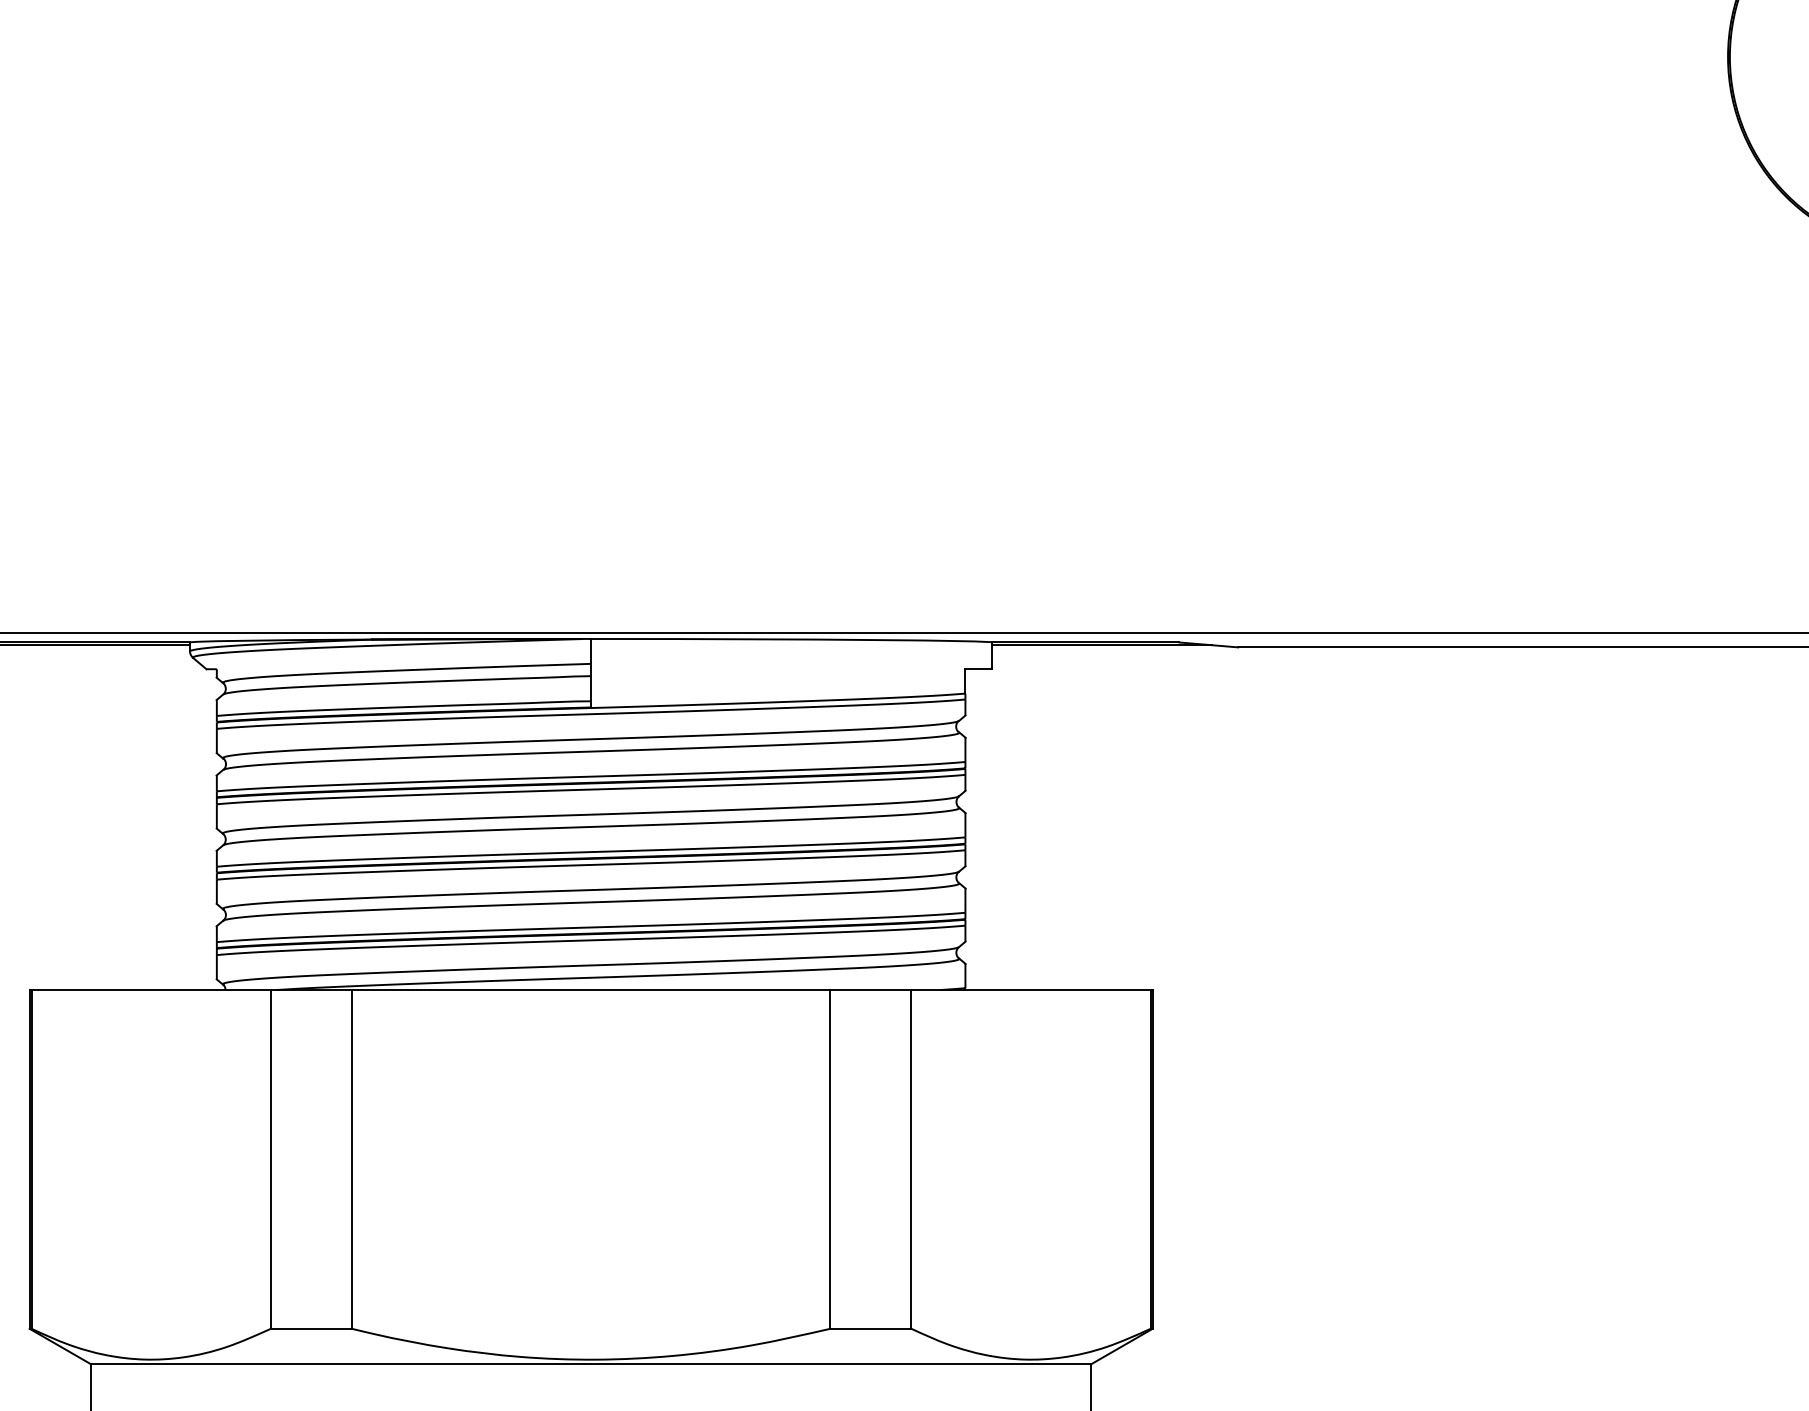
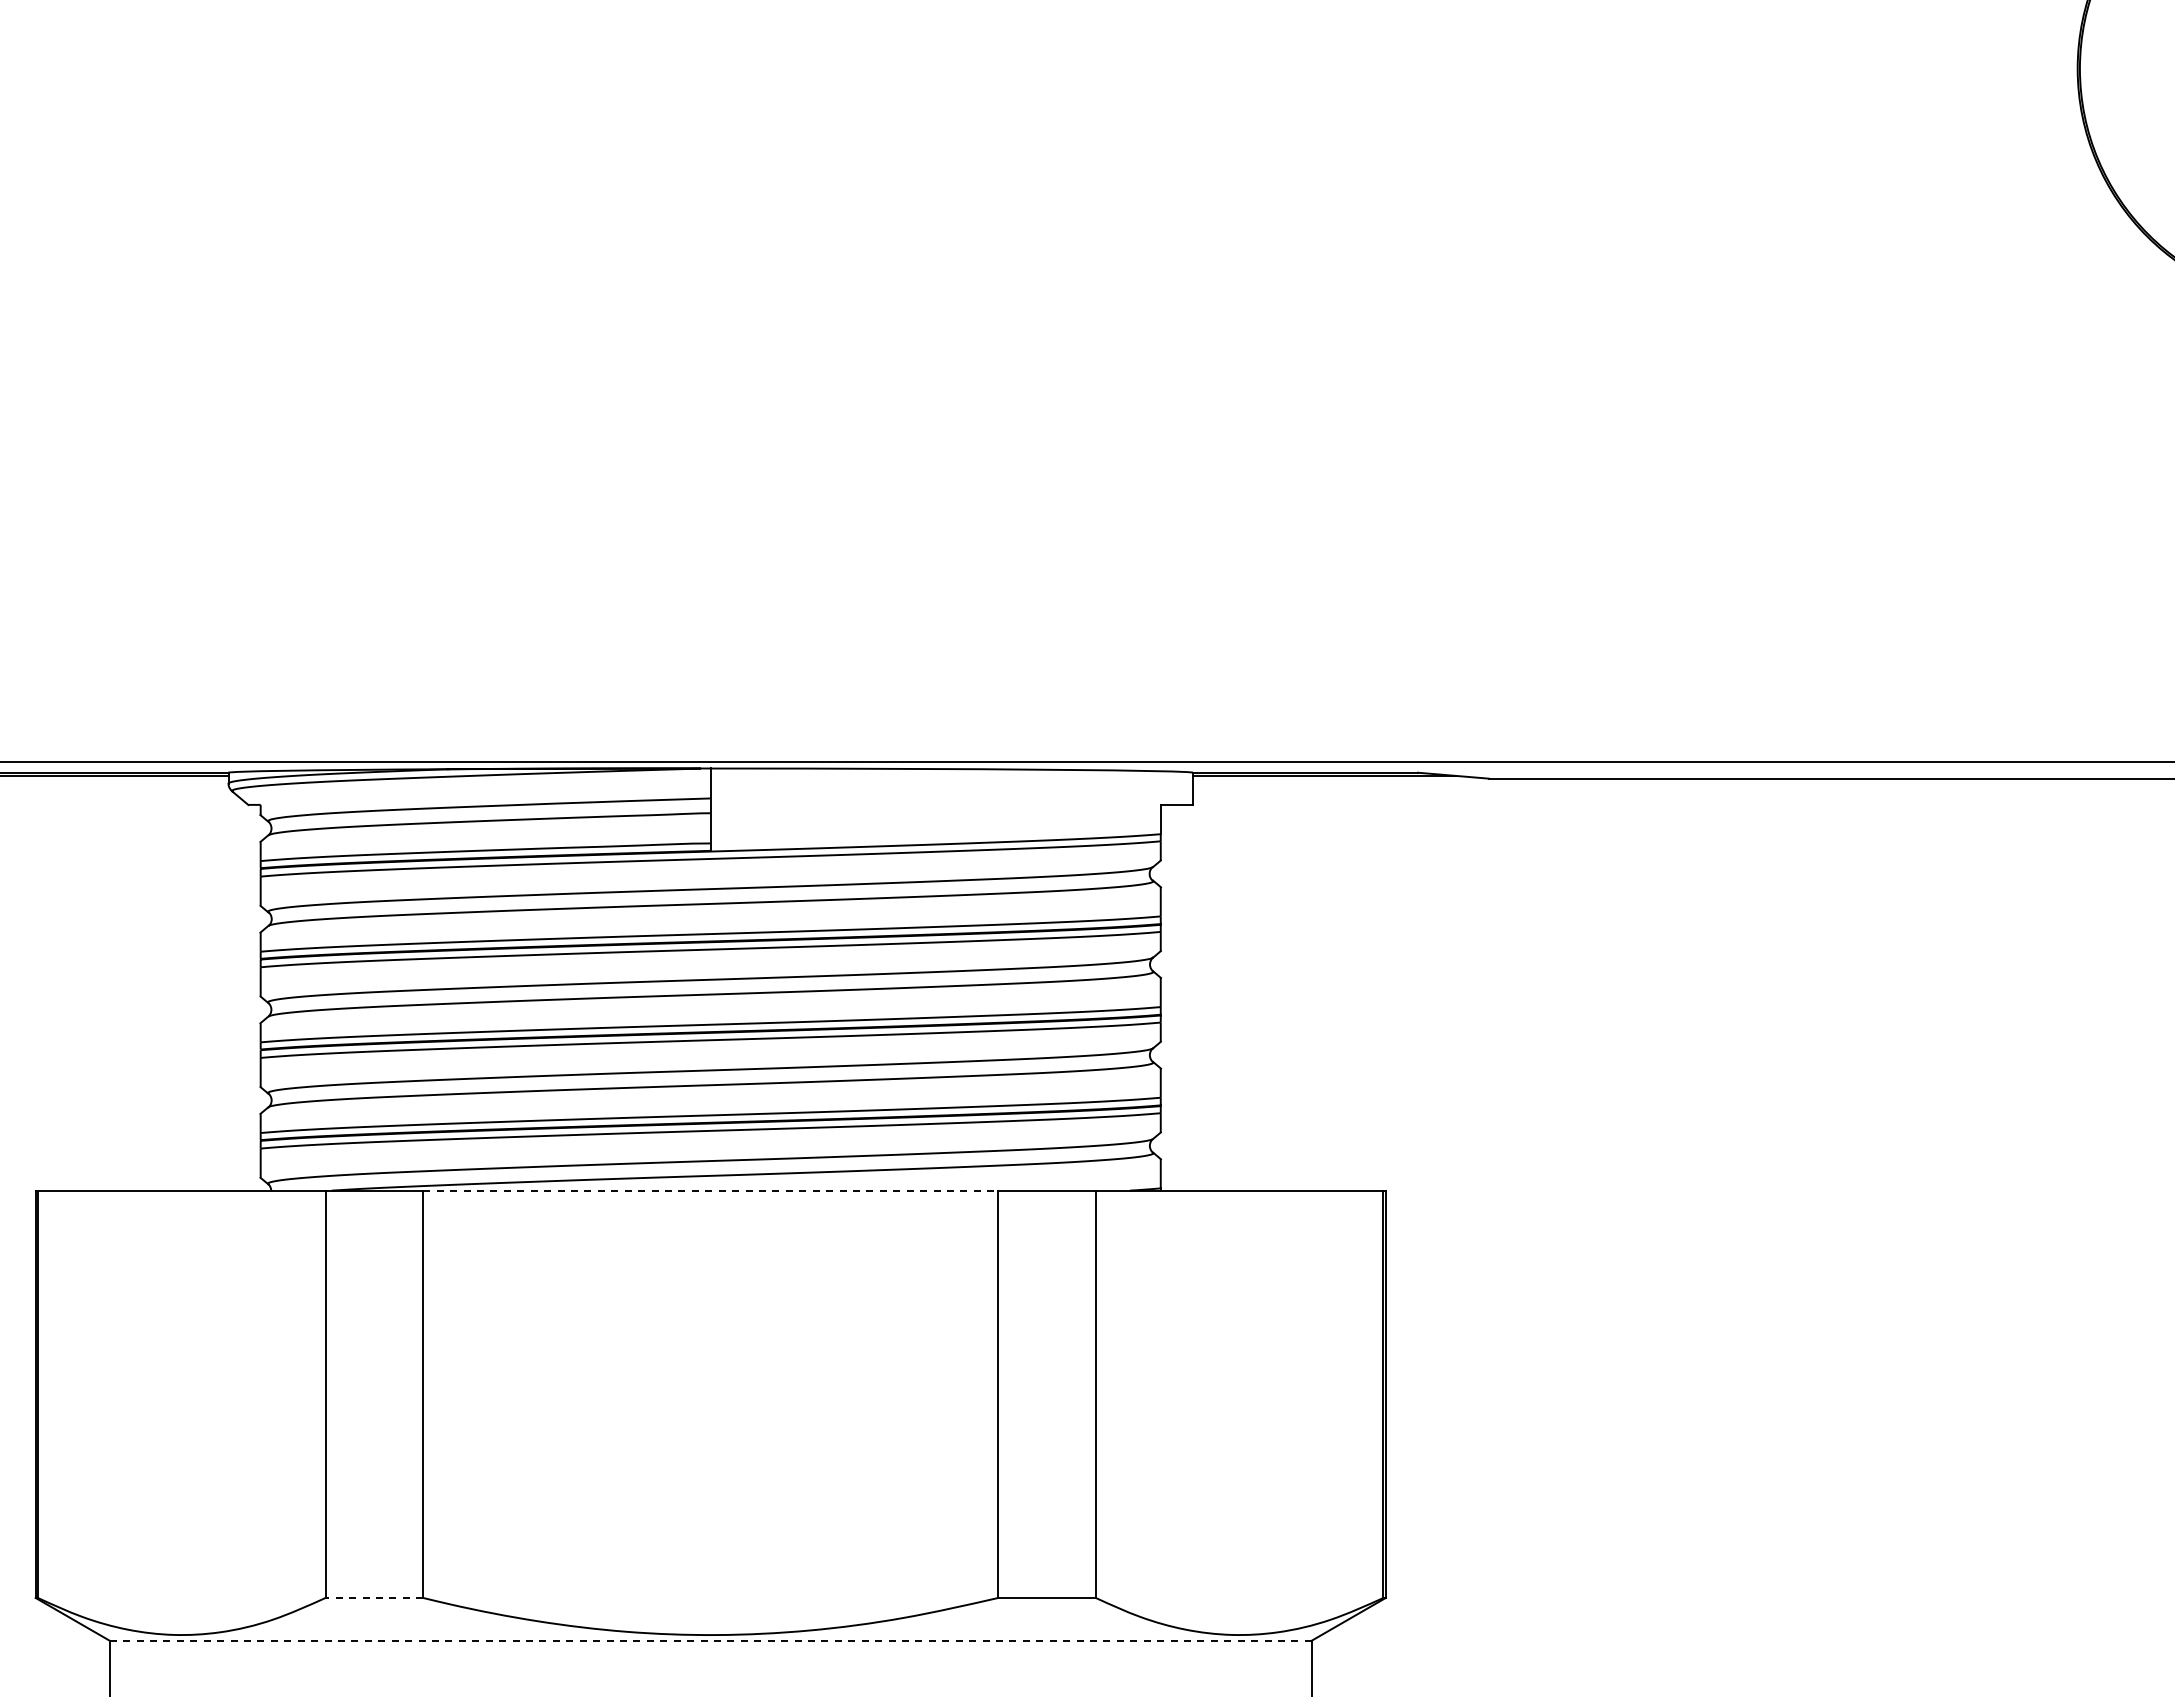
line: (590, 989) -> (710, 1190), solid -> dashed
line: (311, 1328) -> (374, 1597), solid -> dashed
line: (590, 1364) -> (710, 1640), solid -> dashed

